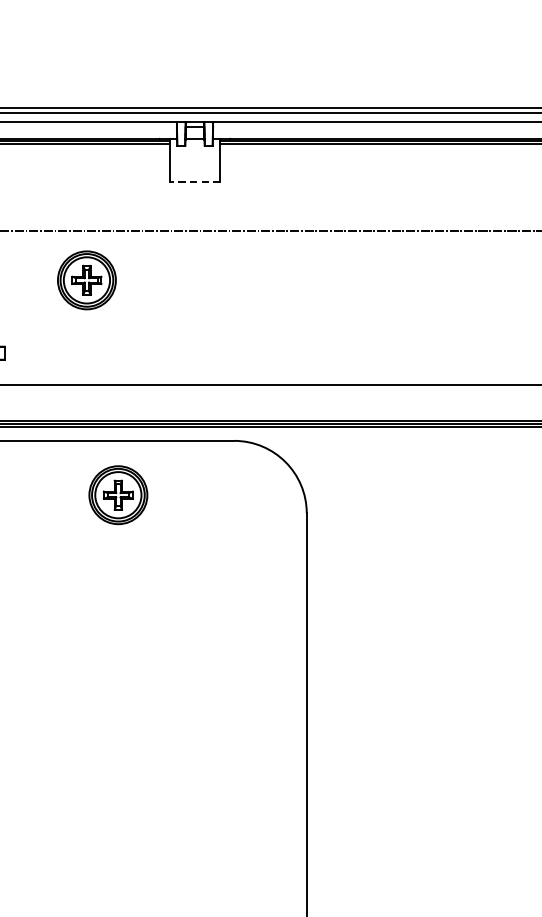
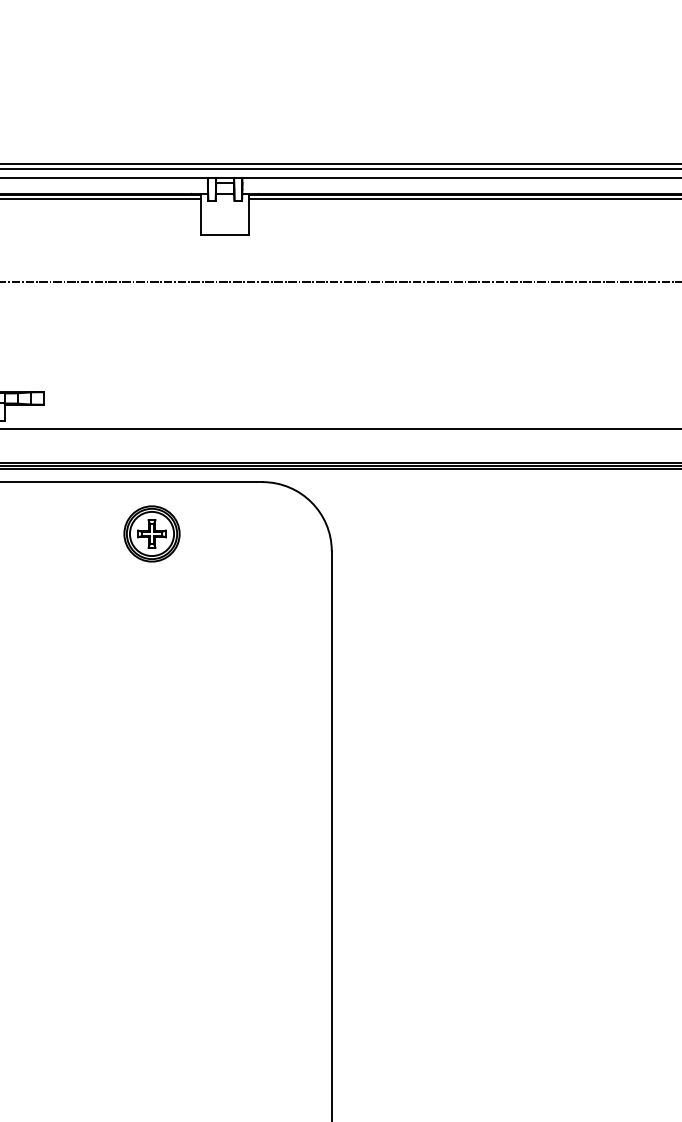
line: (194, 182) -> (224, 235), dashed -> solid
part: (86, 279) -> (121, 328), removed

